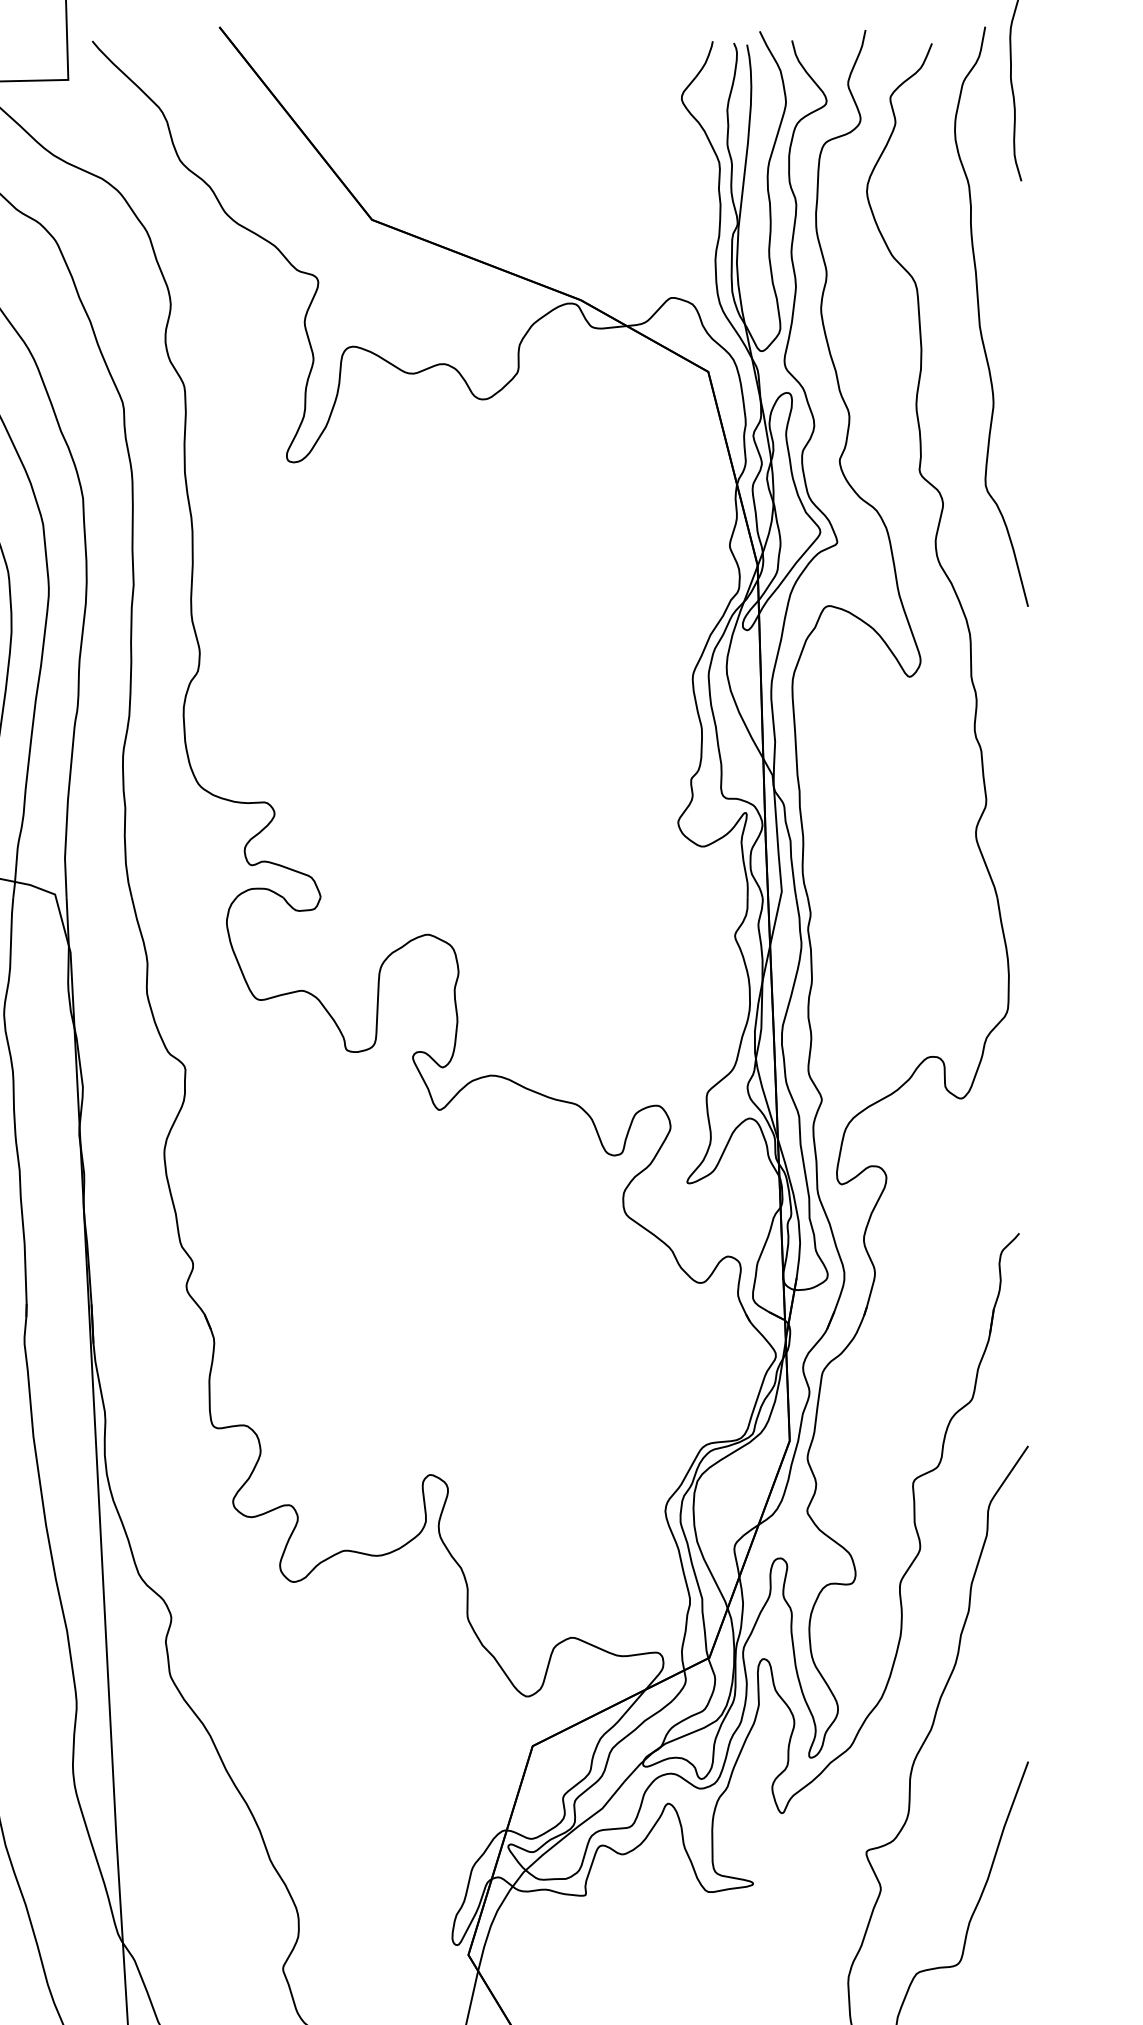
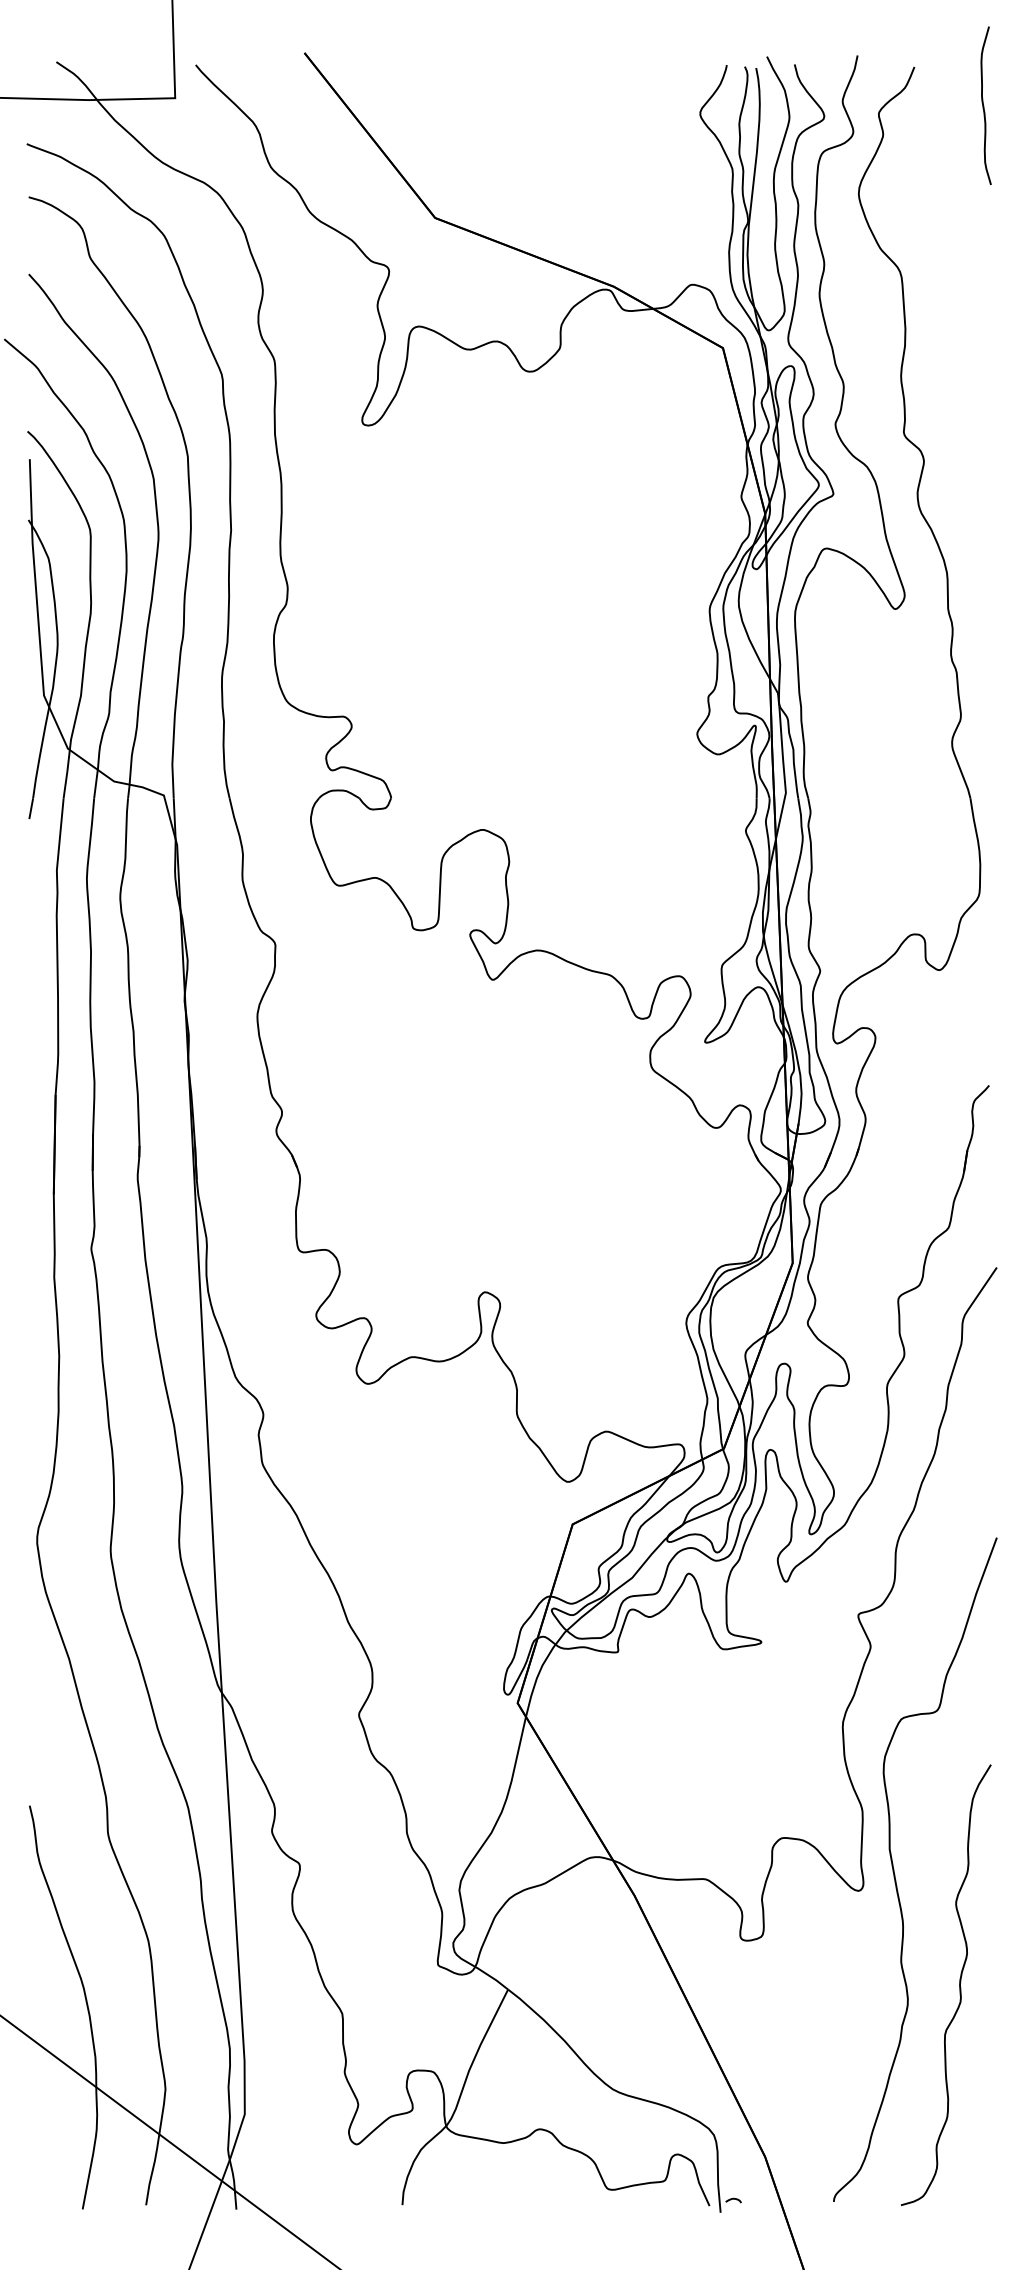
curve: (979, 316) -> (955, 300), removed

